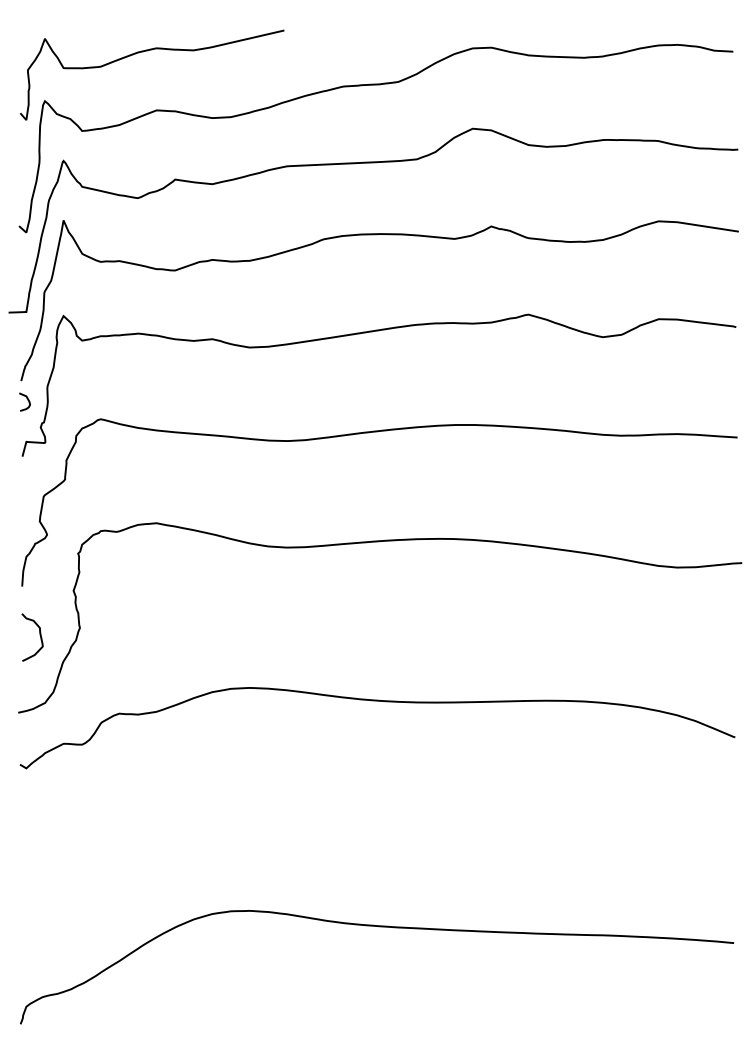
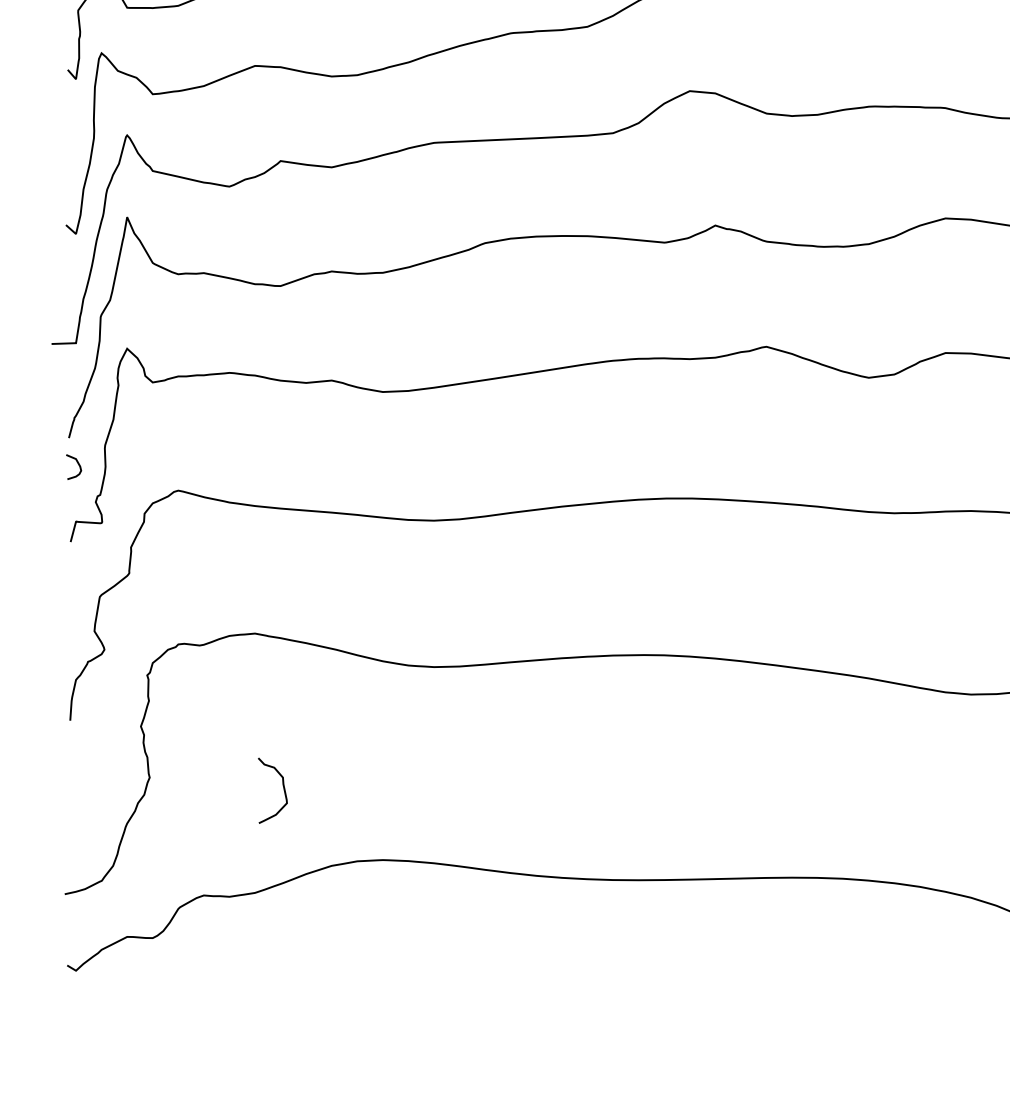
curve: (39, 635) -> (282, 787), moved

